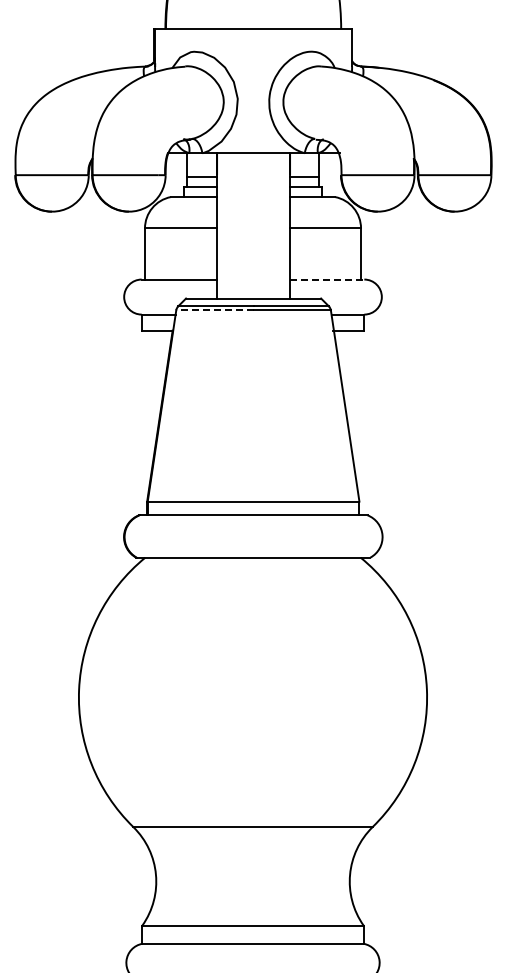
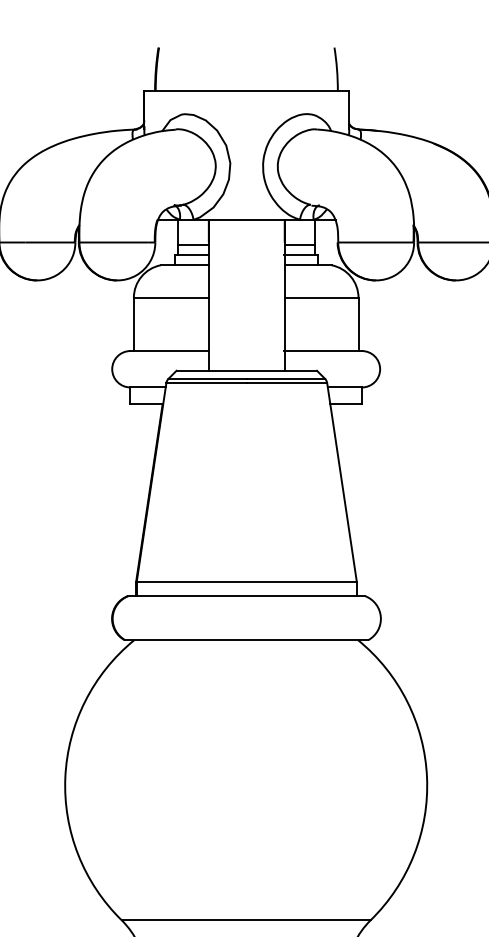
line: (327, 279) -> (323, 350), dashed -> solid
line: (214, 310) -> (206, 383), dashed -> solid

